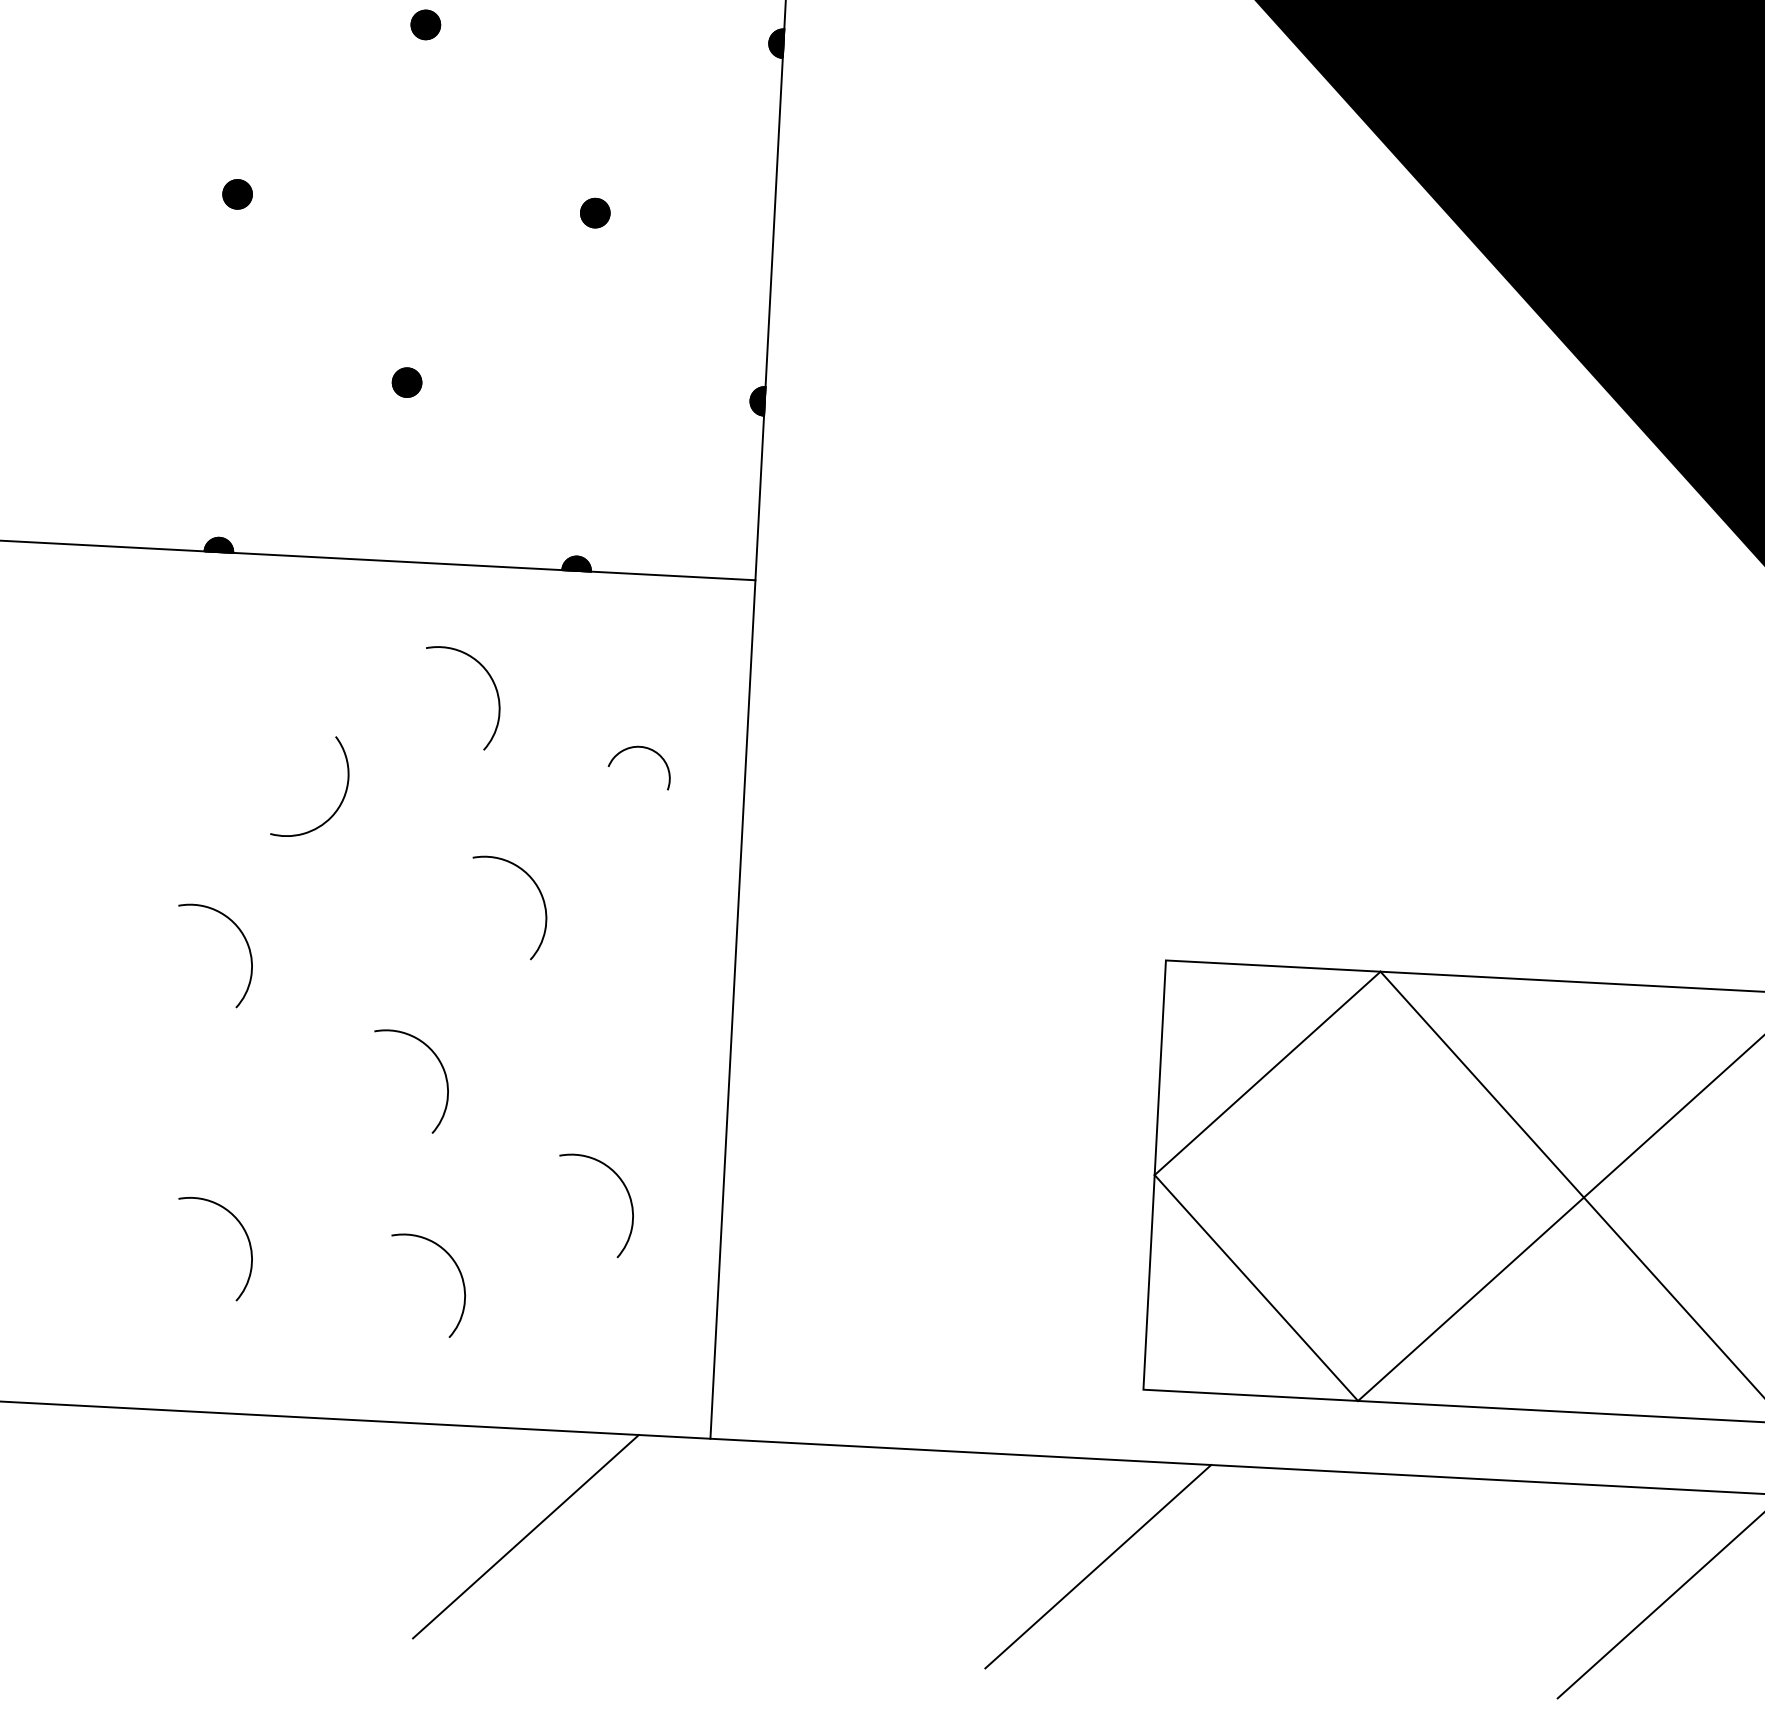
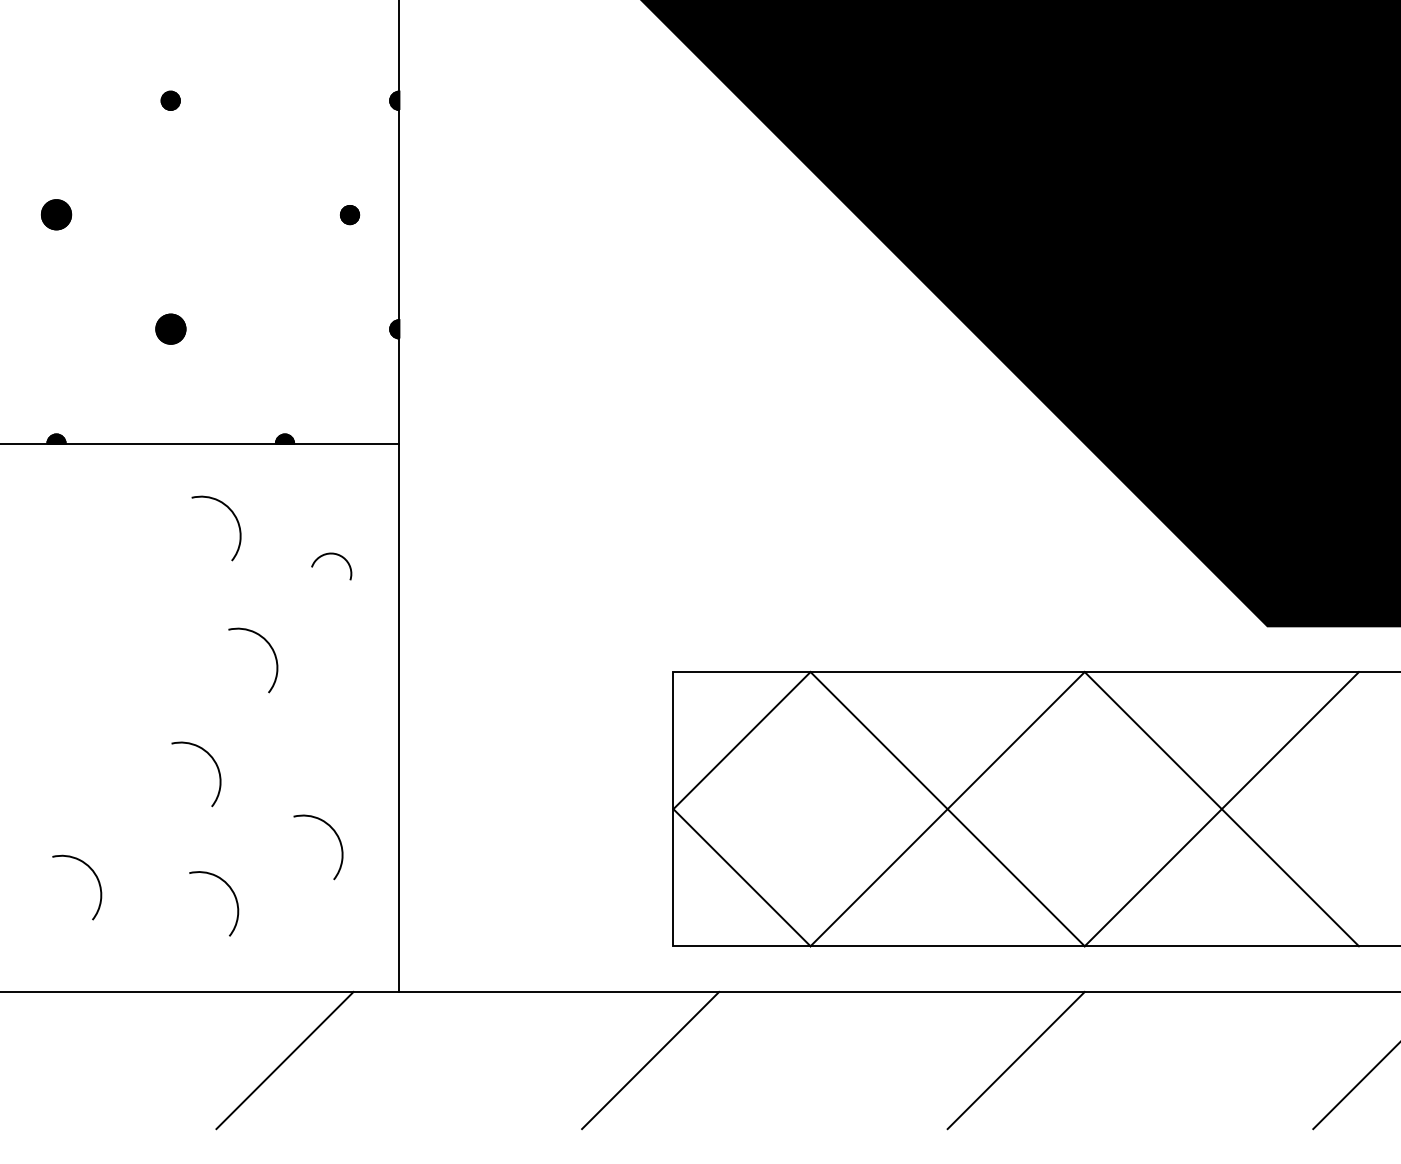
part: (237, 195) -> (56, 215), size x1.6
part: (594, 213) -> (349, 215), moved
part: (406, 382) -> (170, 329), size x1.6
curve: (340, 800) -> (142, 597), removed
curve: (242, 937) -> (84, 688), removed

